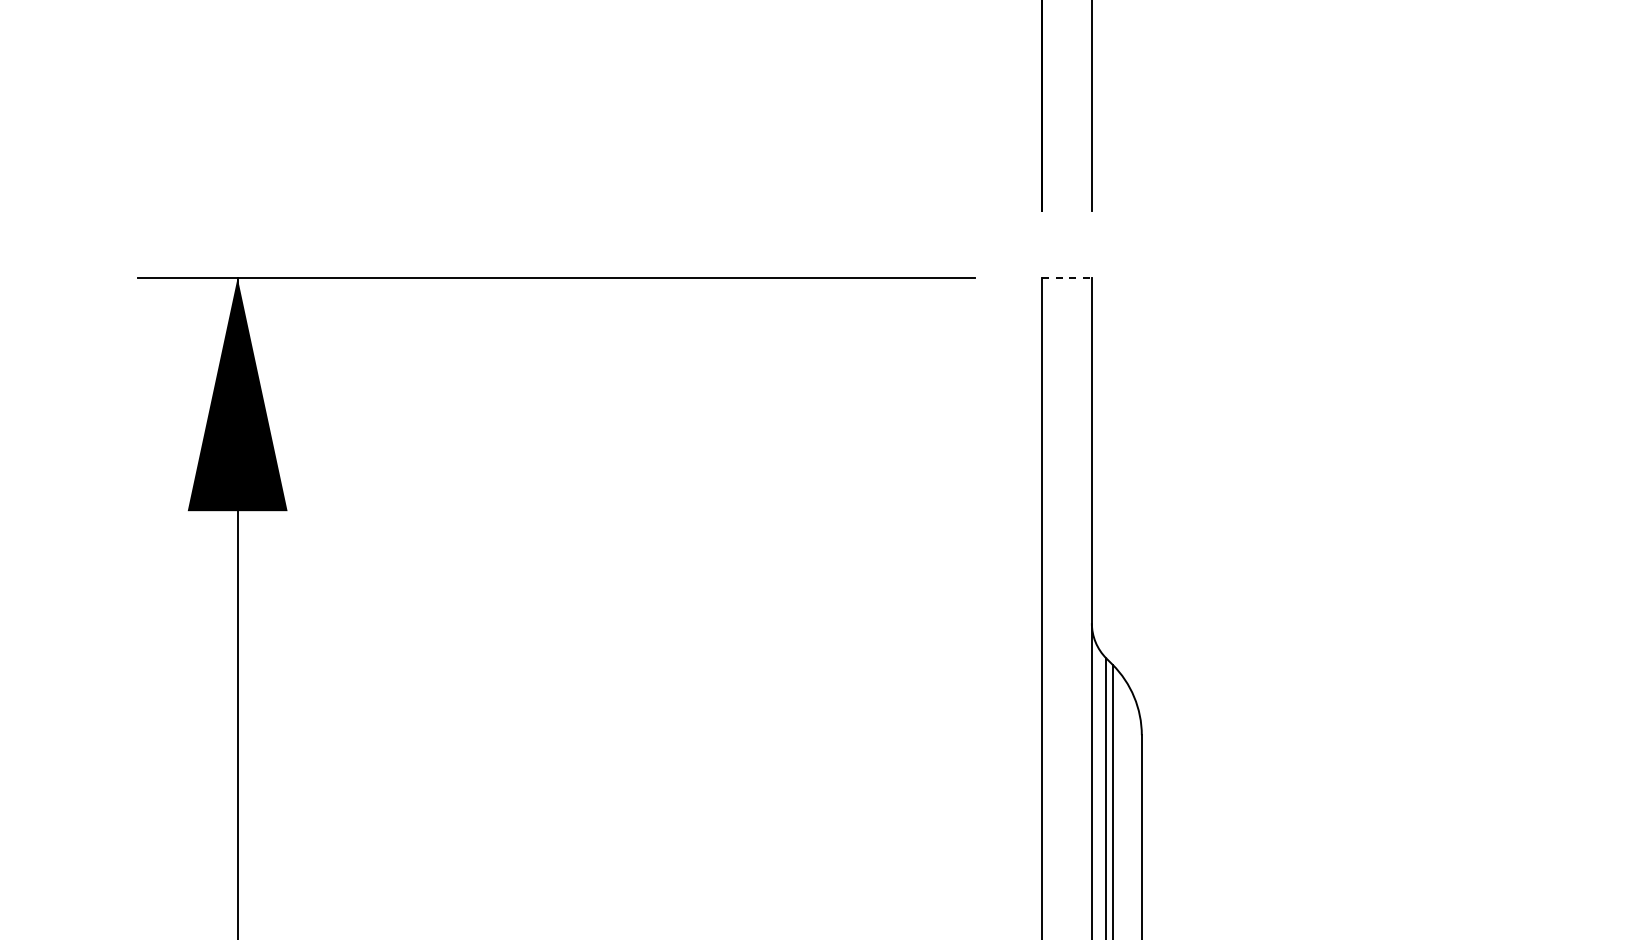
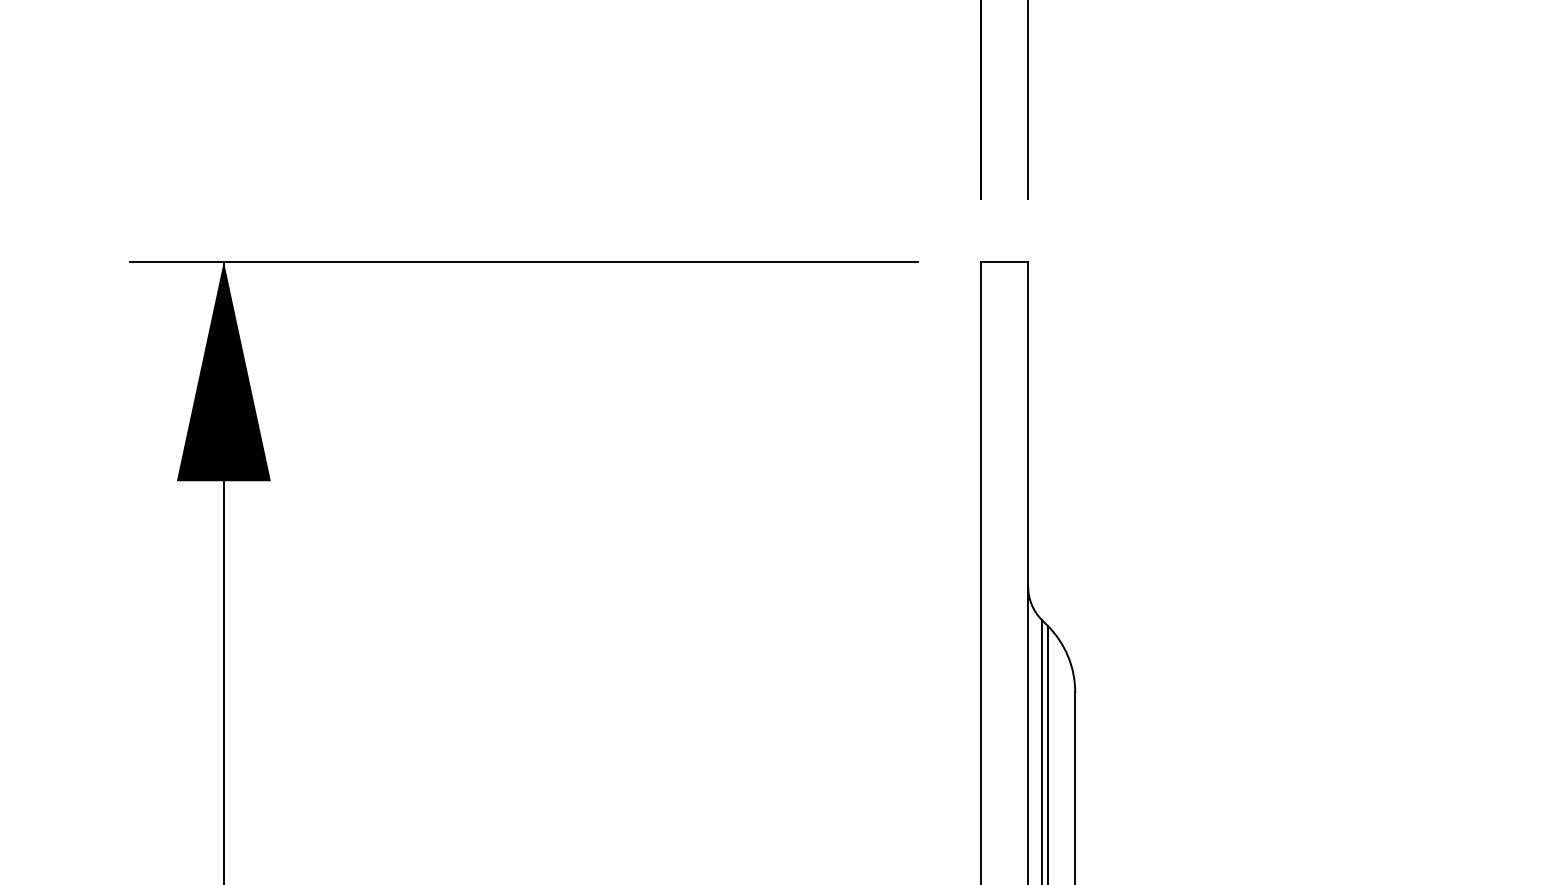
line: (1066, 277) -> (1004, 261), dashed -> solid

